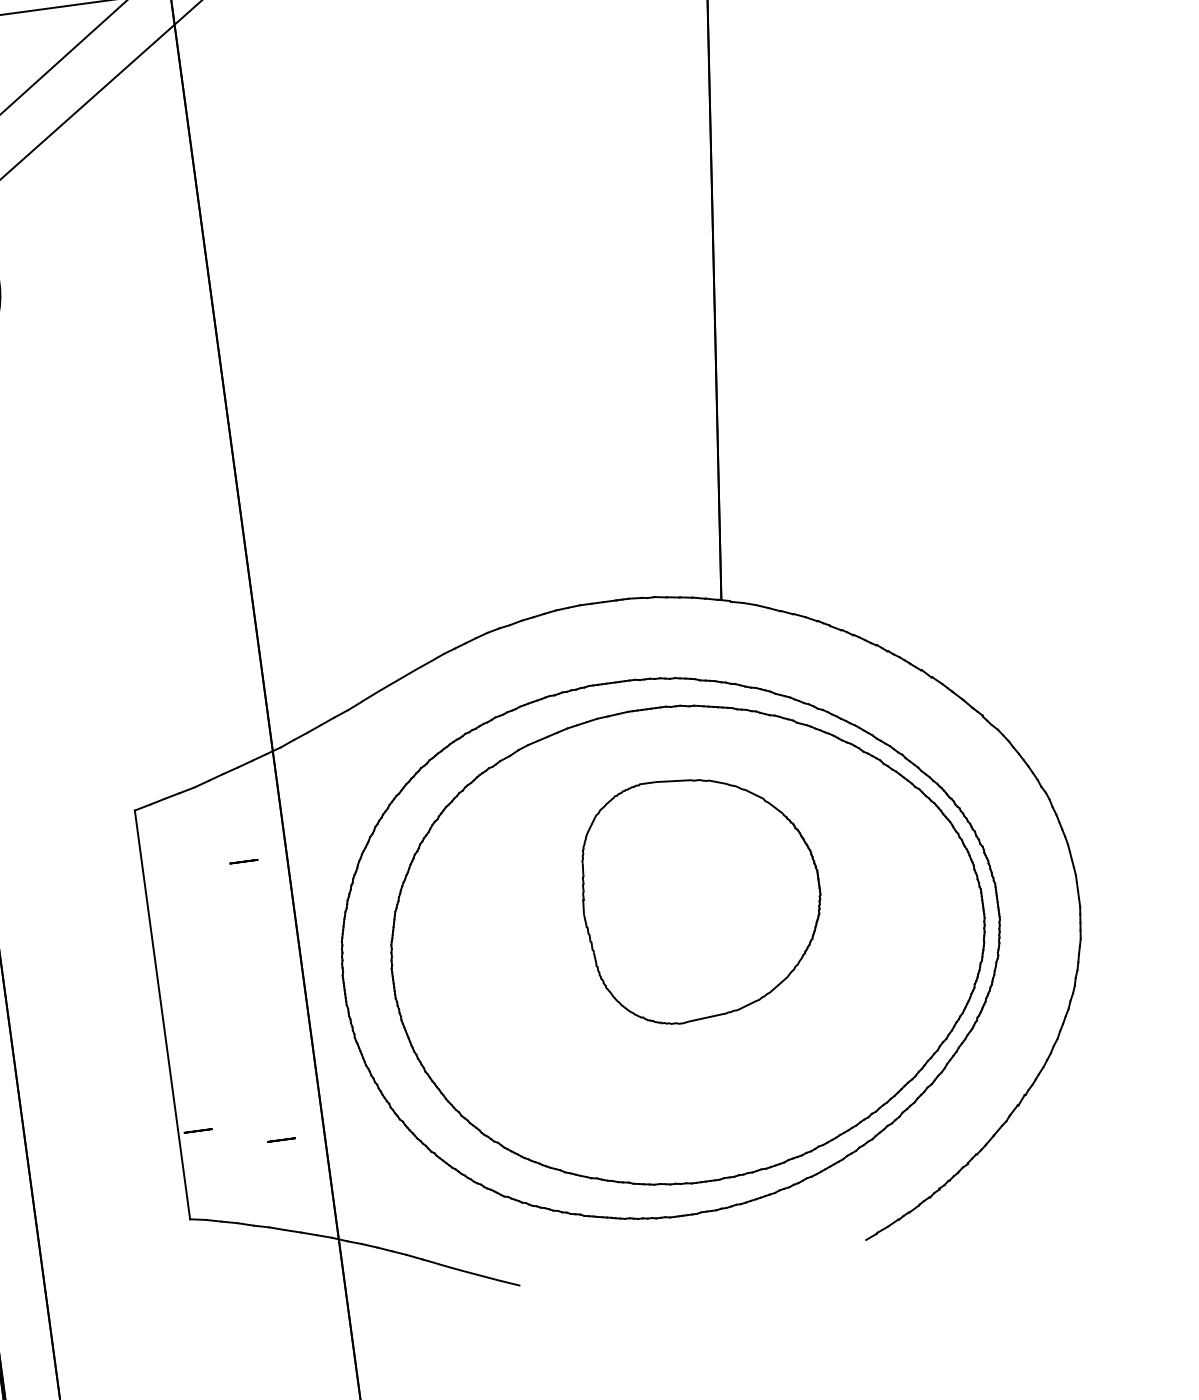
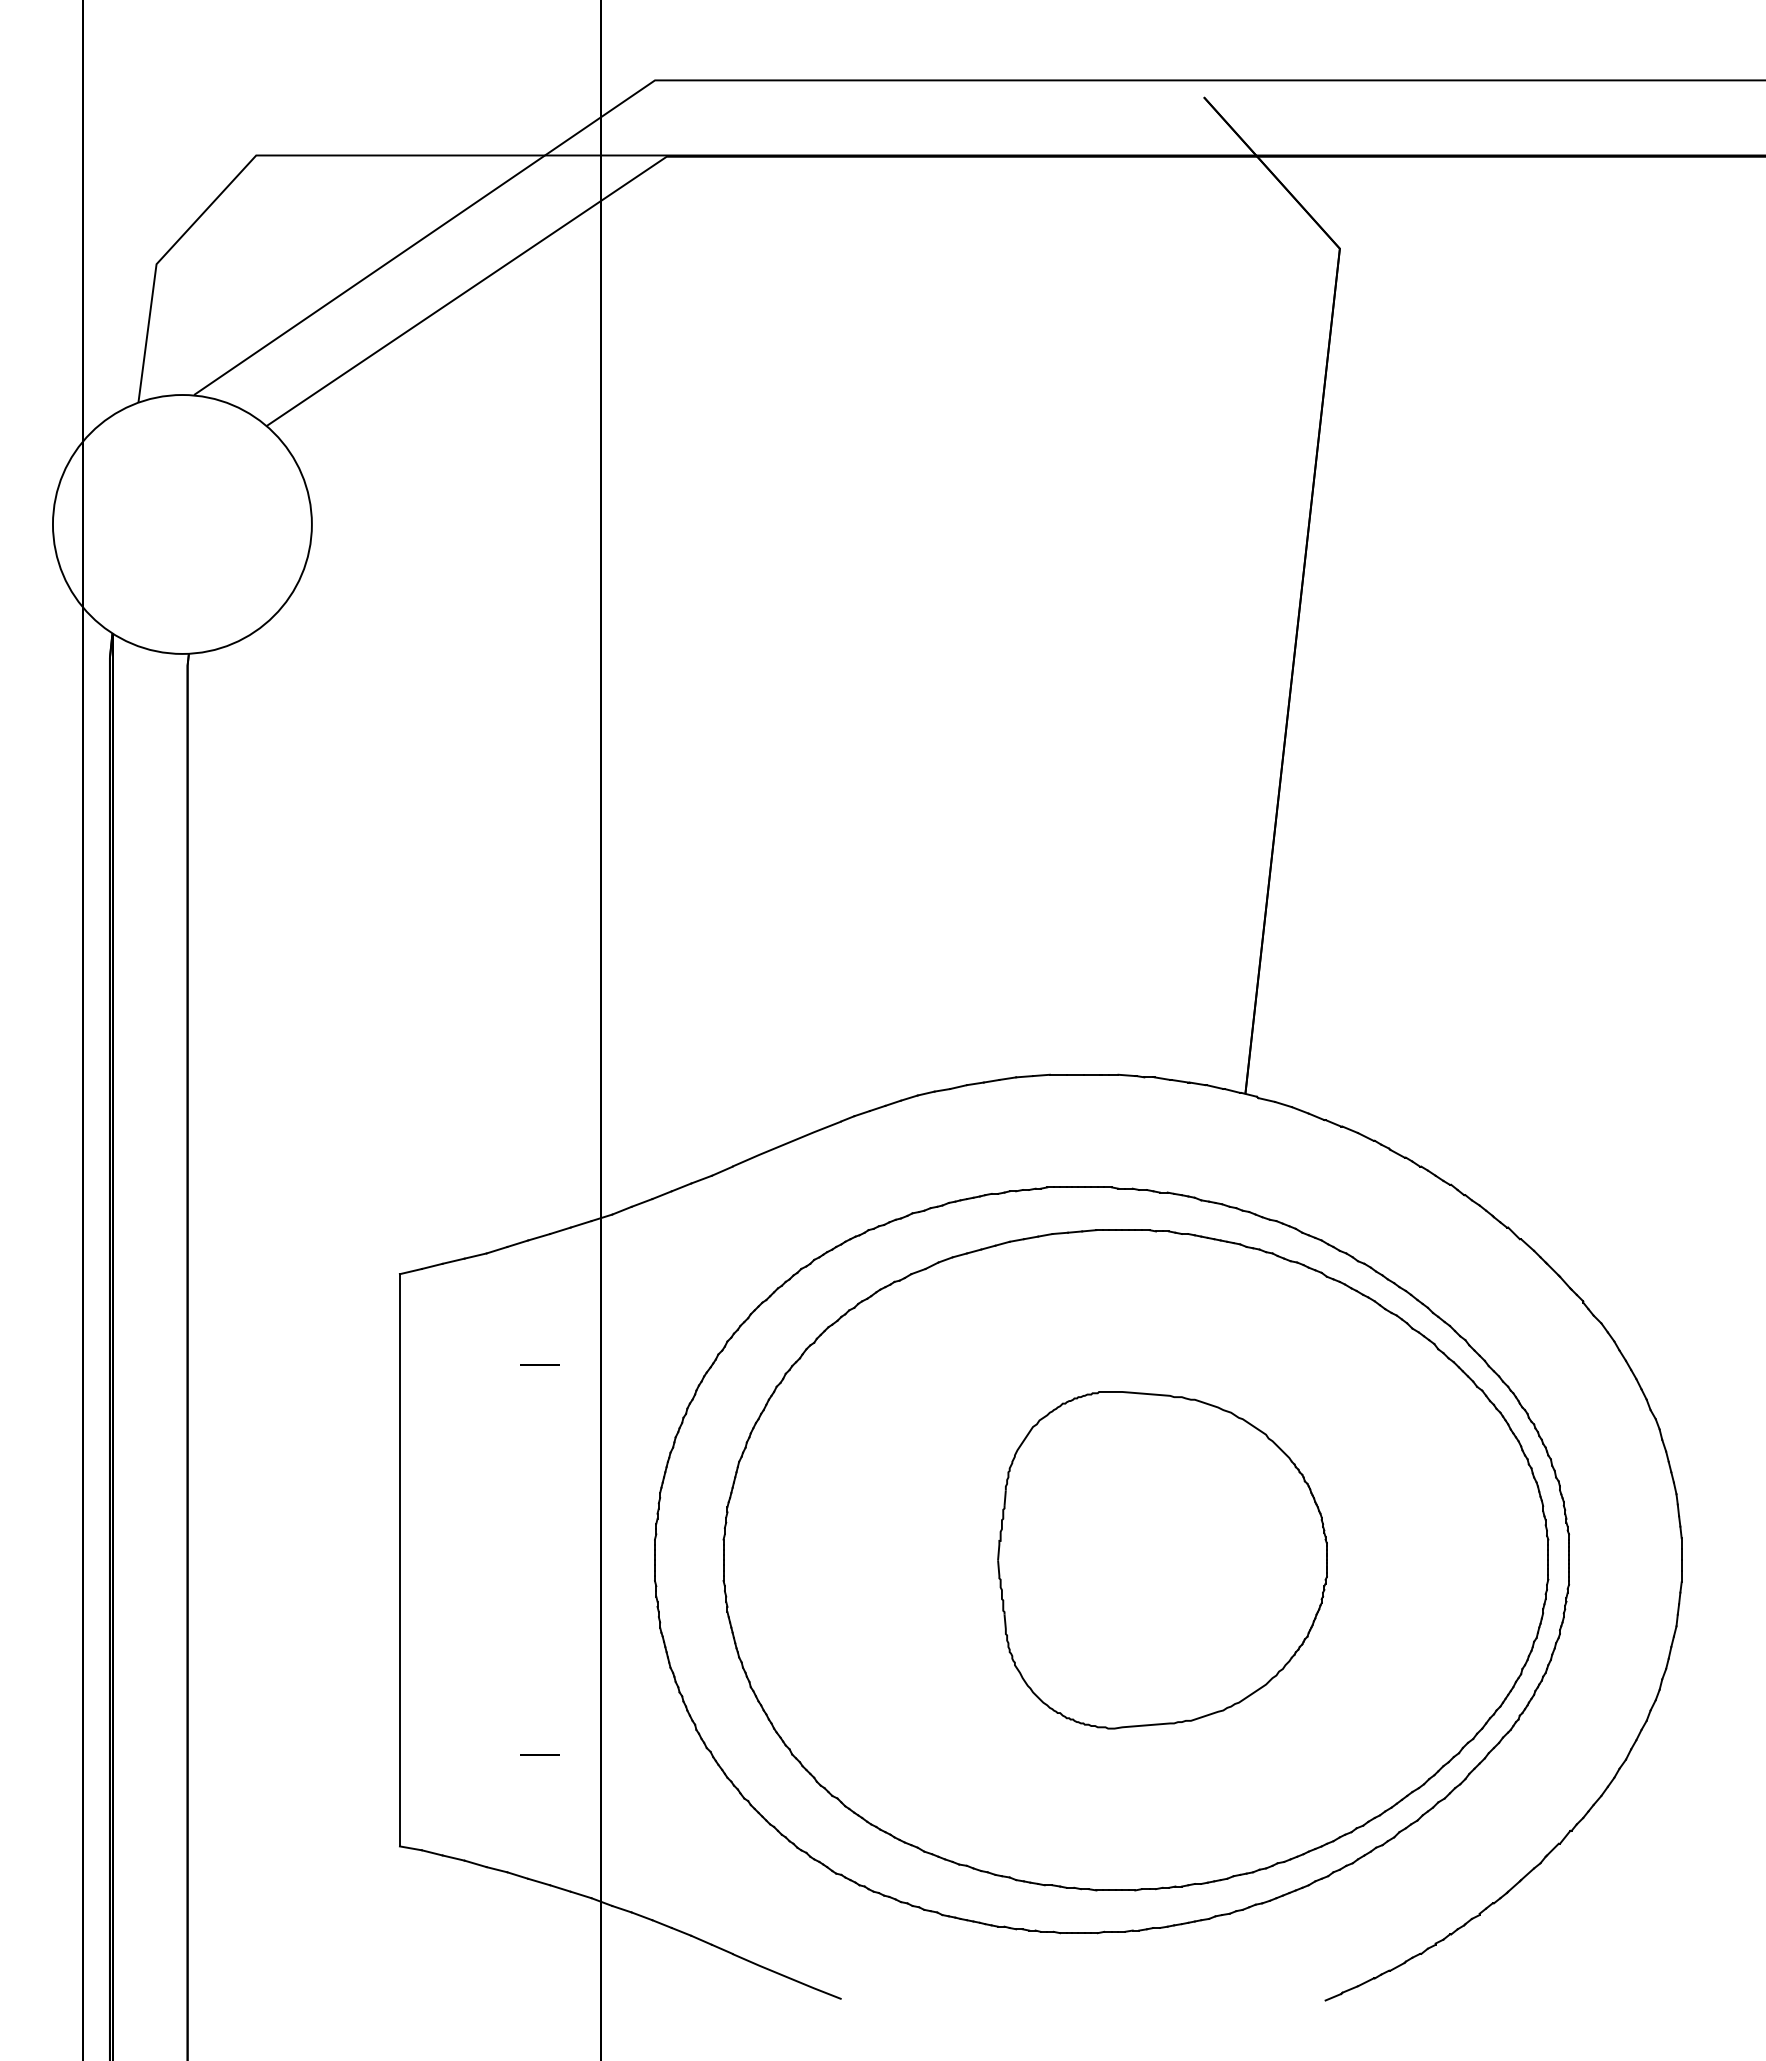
part: (701, 898) -> (1162, 1560), moved
line: (197, 1131) -> (426, 1726), removed

